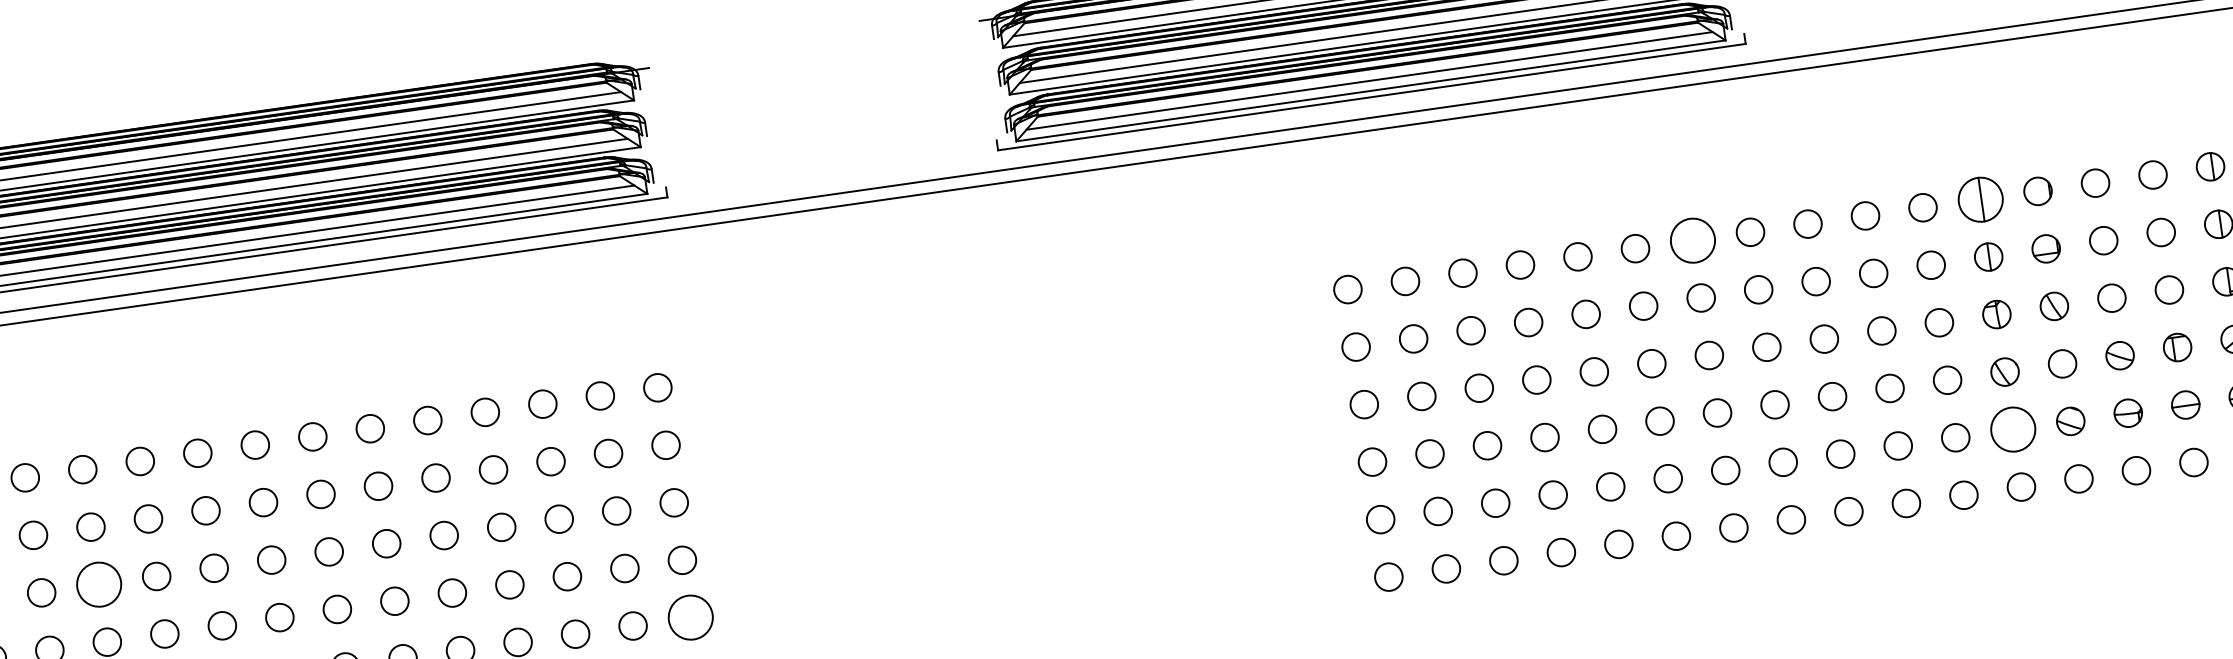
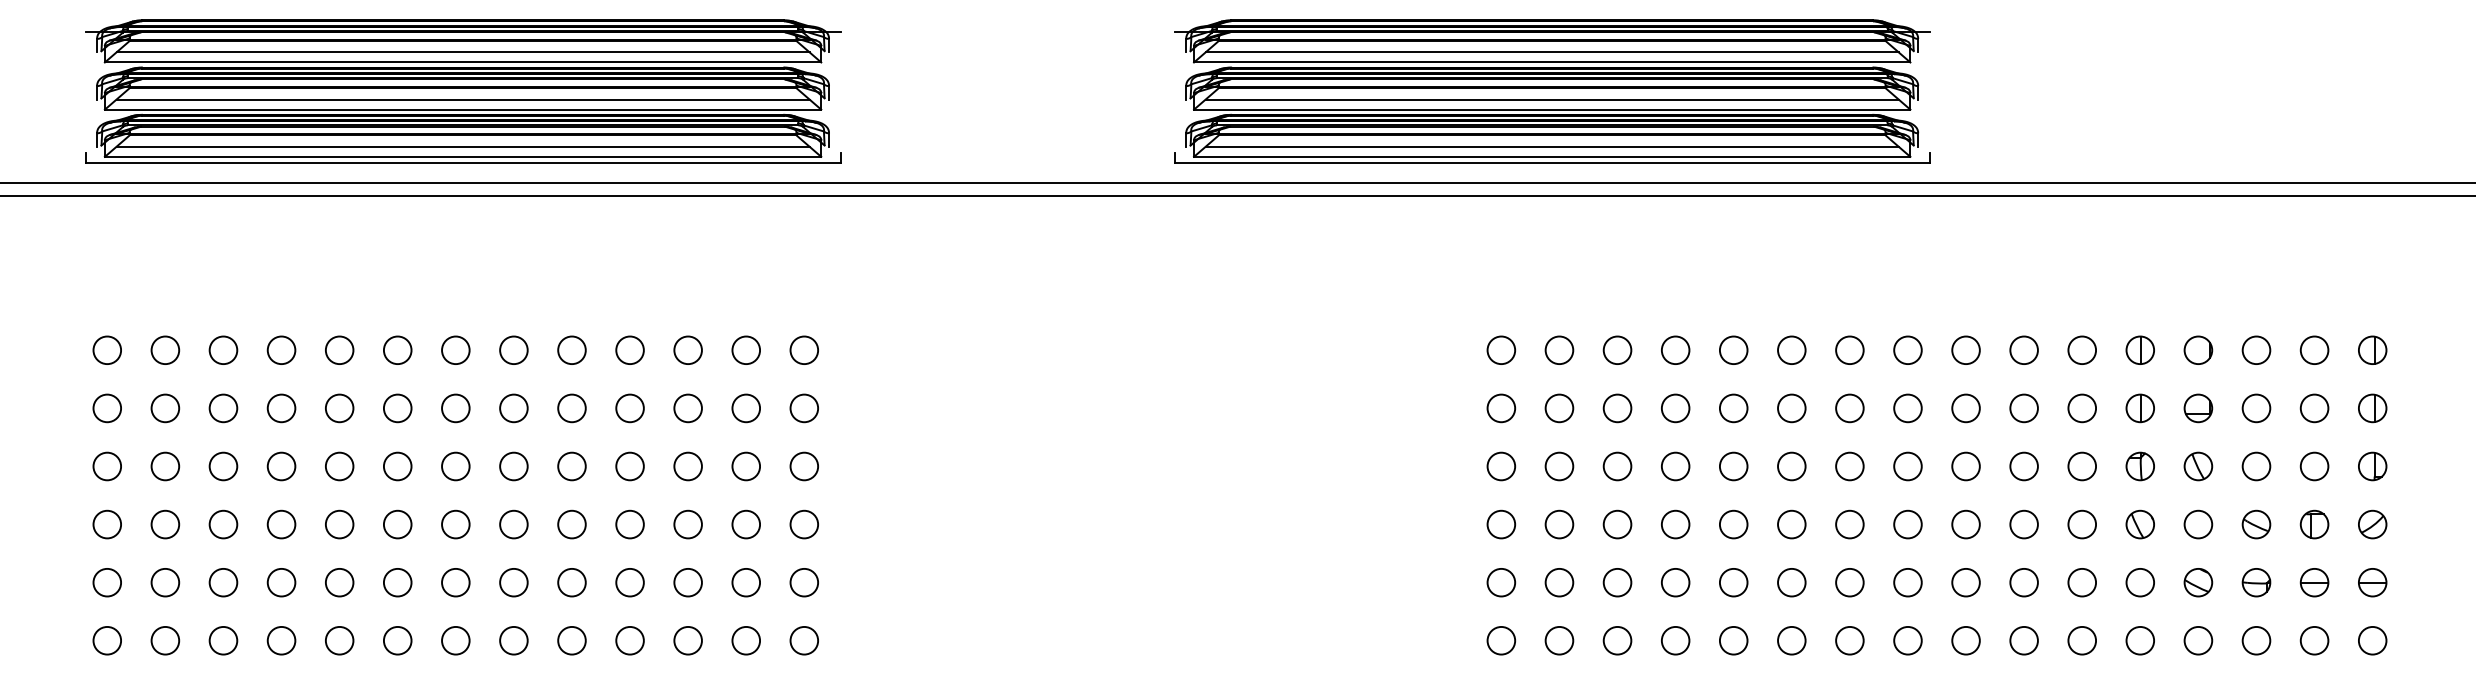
part: (1979, 198) -> (2139, 349), size x0.62
circle: (1692, 239) -> (1849, 349), size x0.62
circle: (2013, 429) -> (2140, 582), size x0.62
circle: (99, 584) -> (223, 466), size x0.62
circle: (689, 617) -> (803, 582), size x0.62

